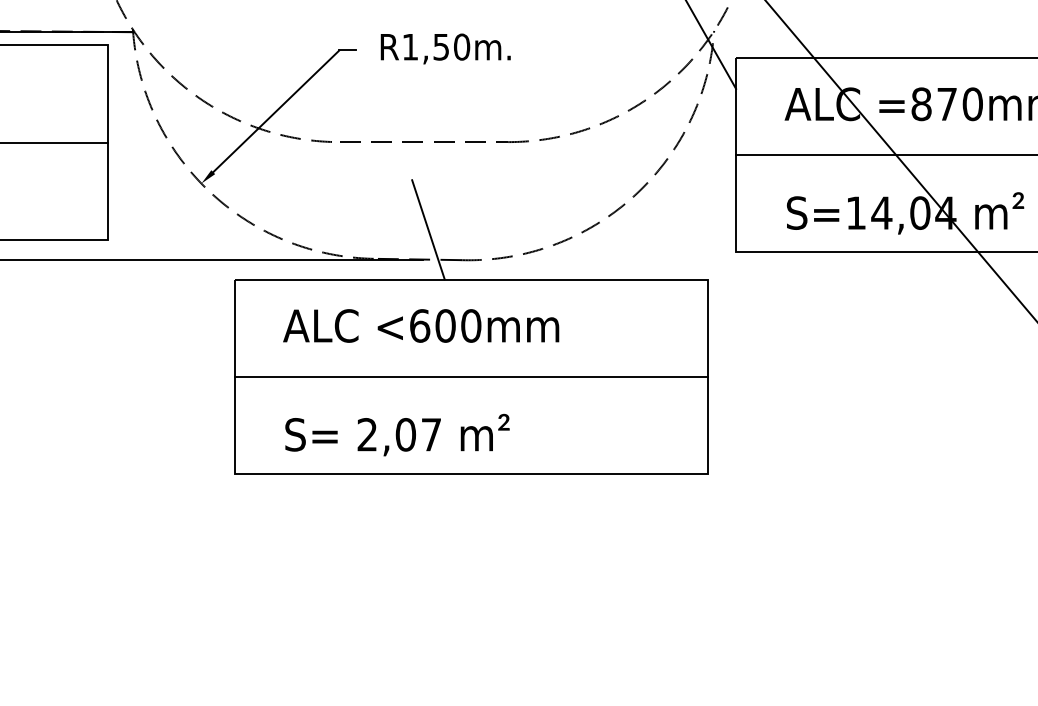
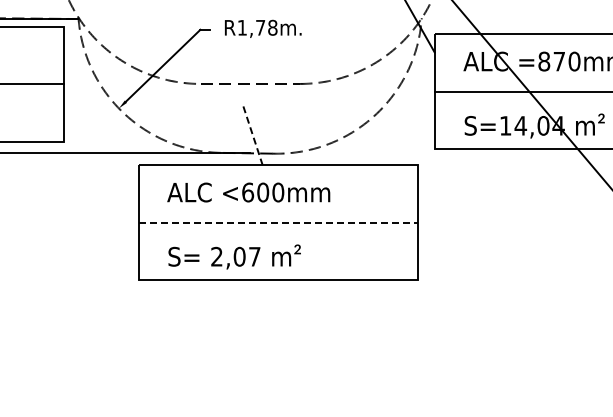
text: (451, 46) -> (266, 27), R1,50m. -> R1,78m.
line: (429, 229) -> (253, 135), solid -> dashed
line: (471, 376) -> (278, 222), solid -> dashed

